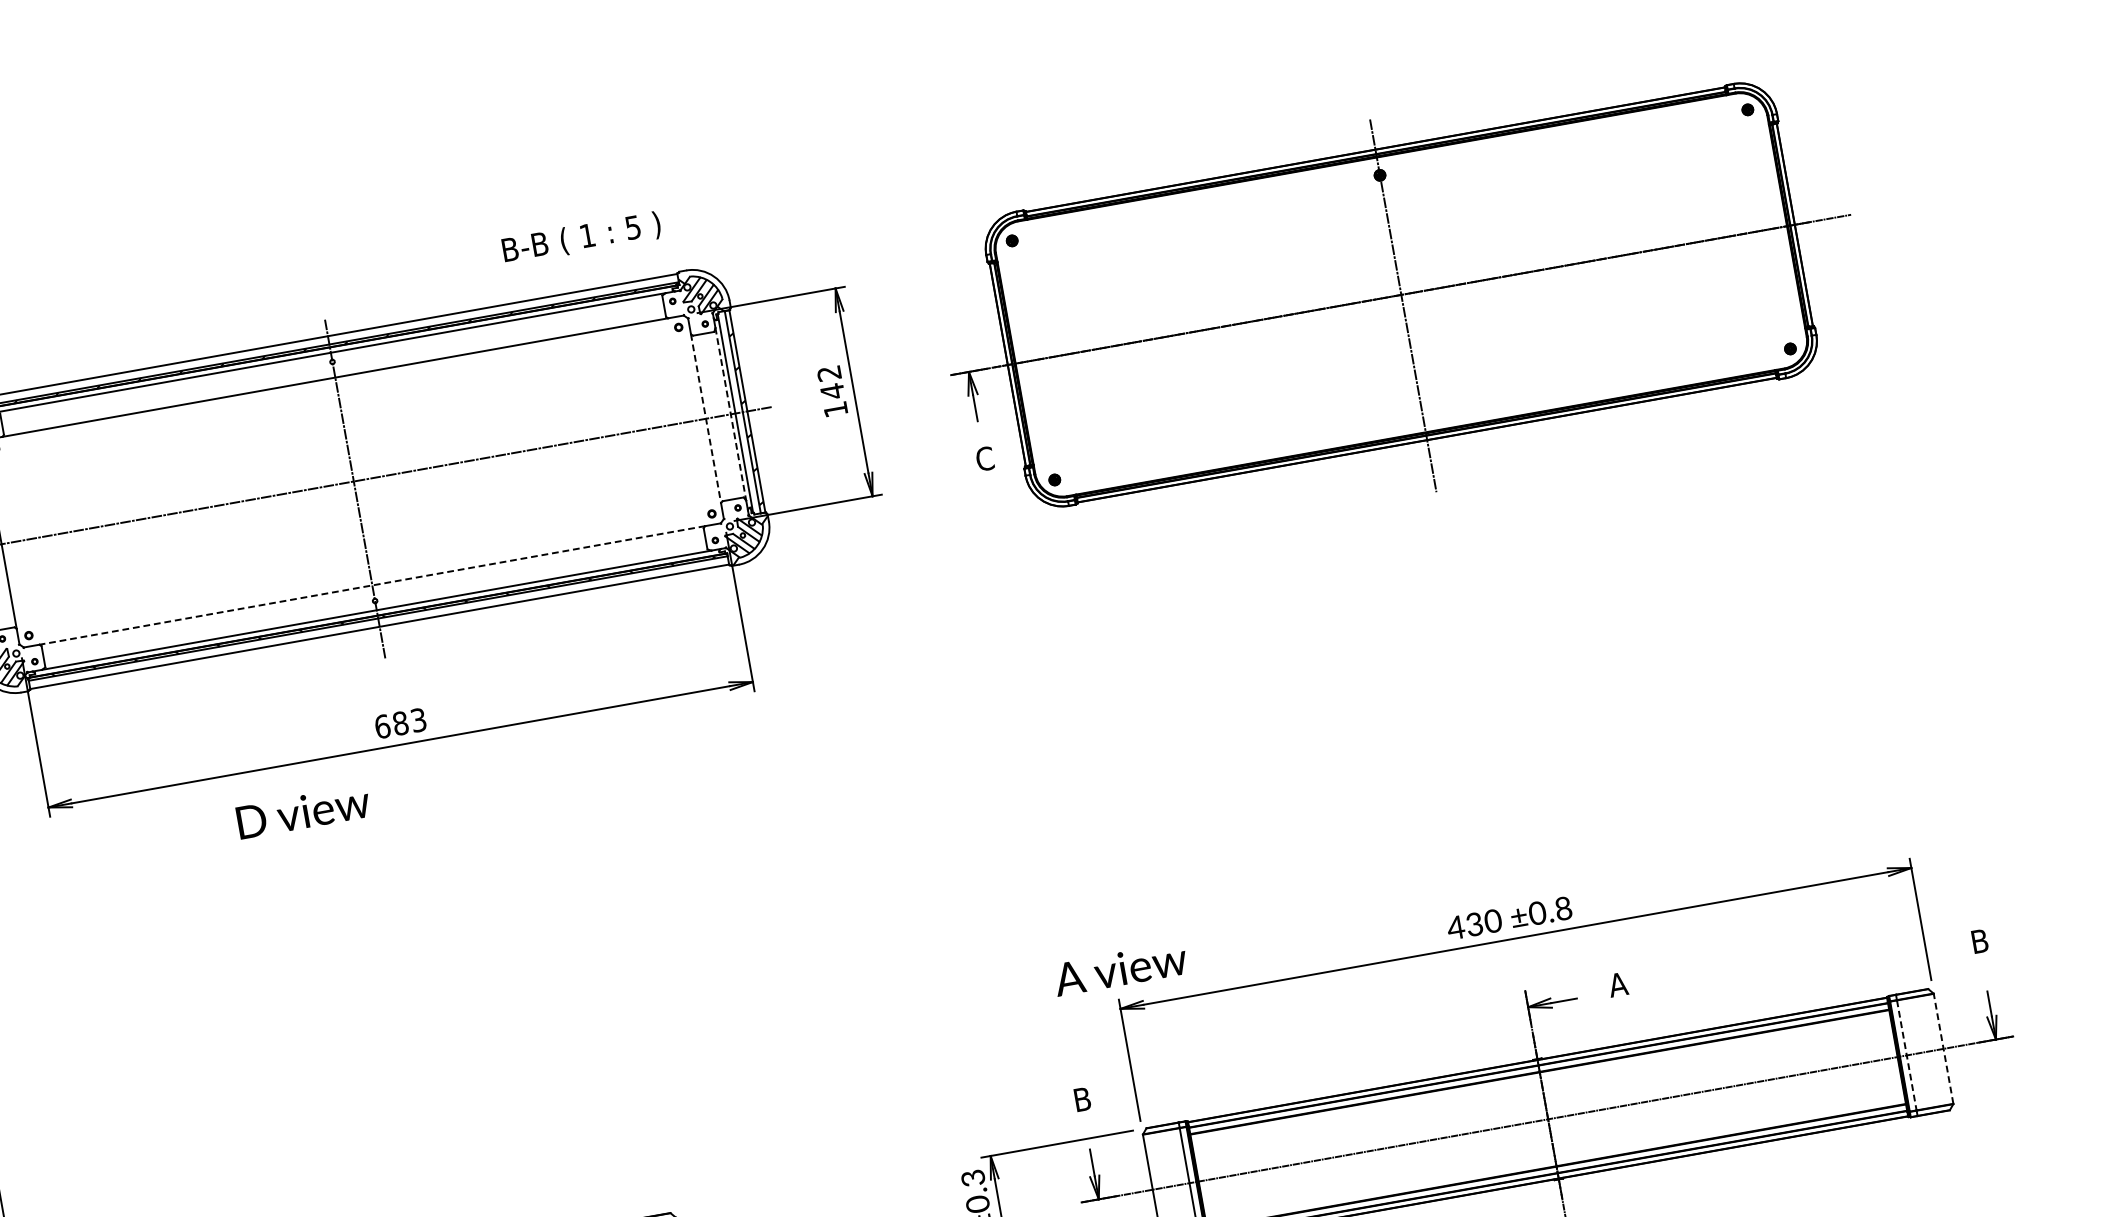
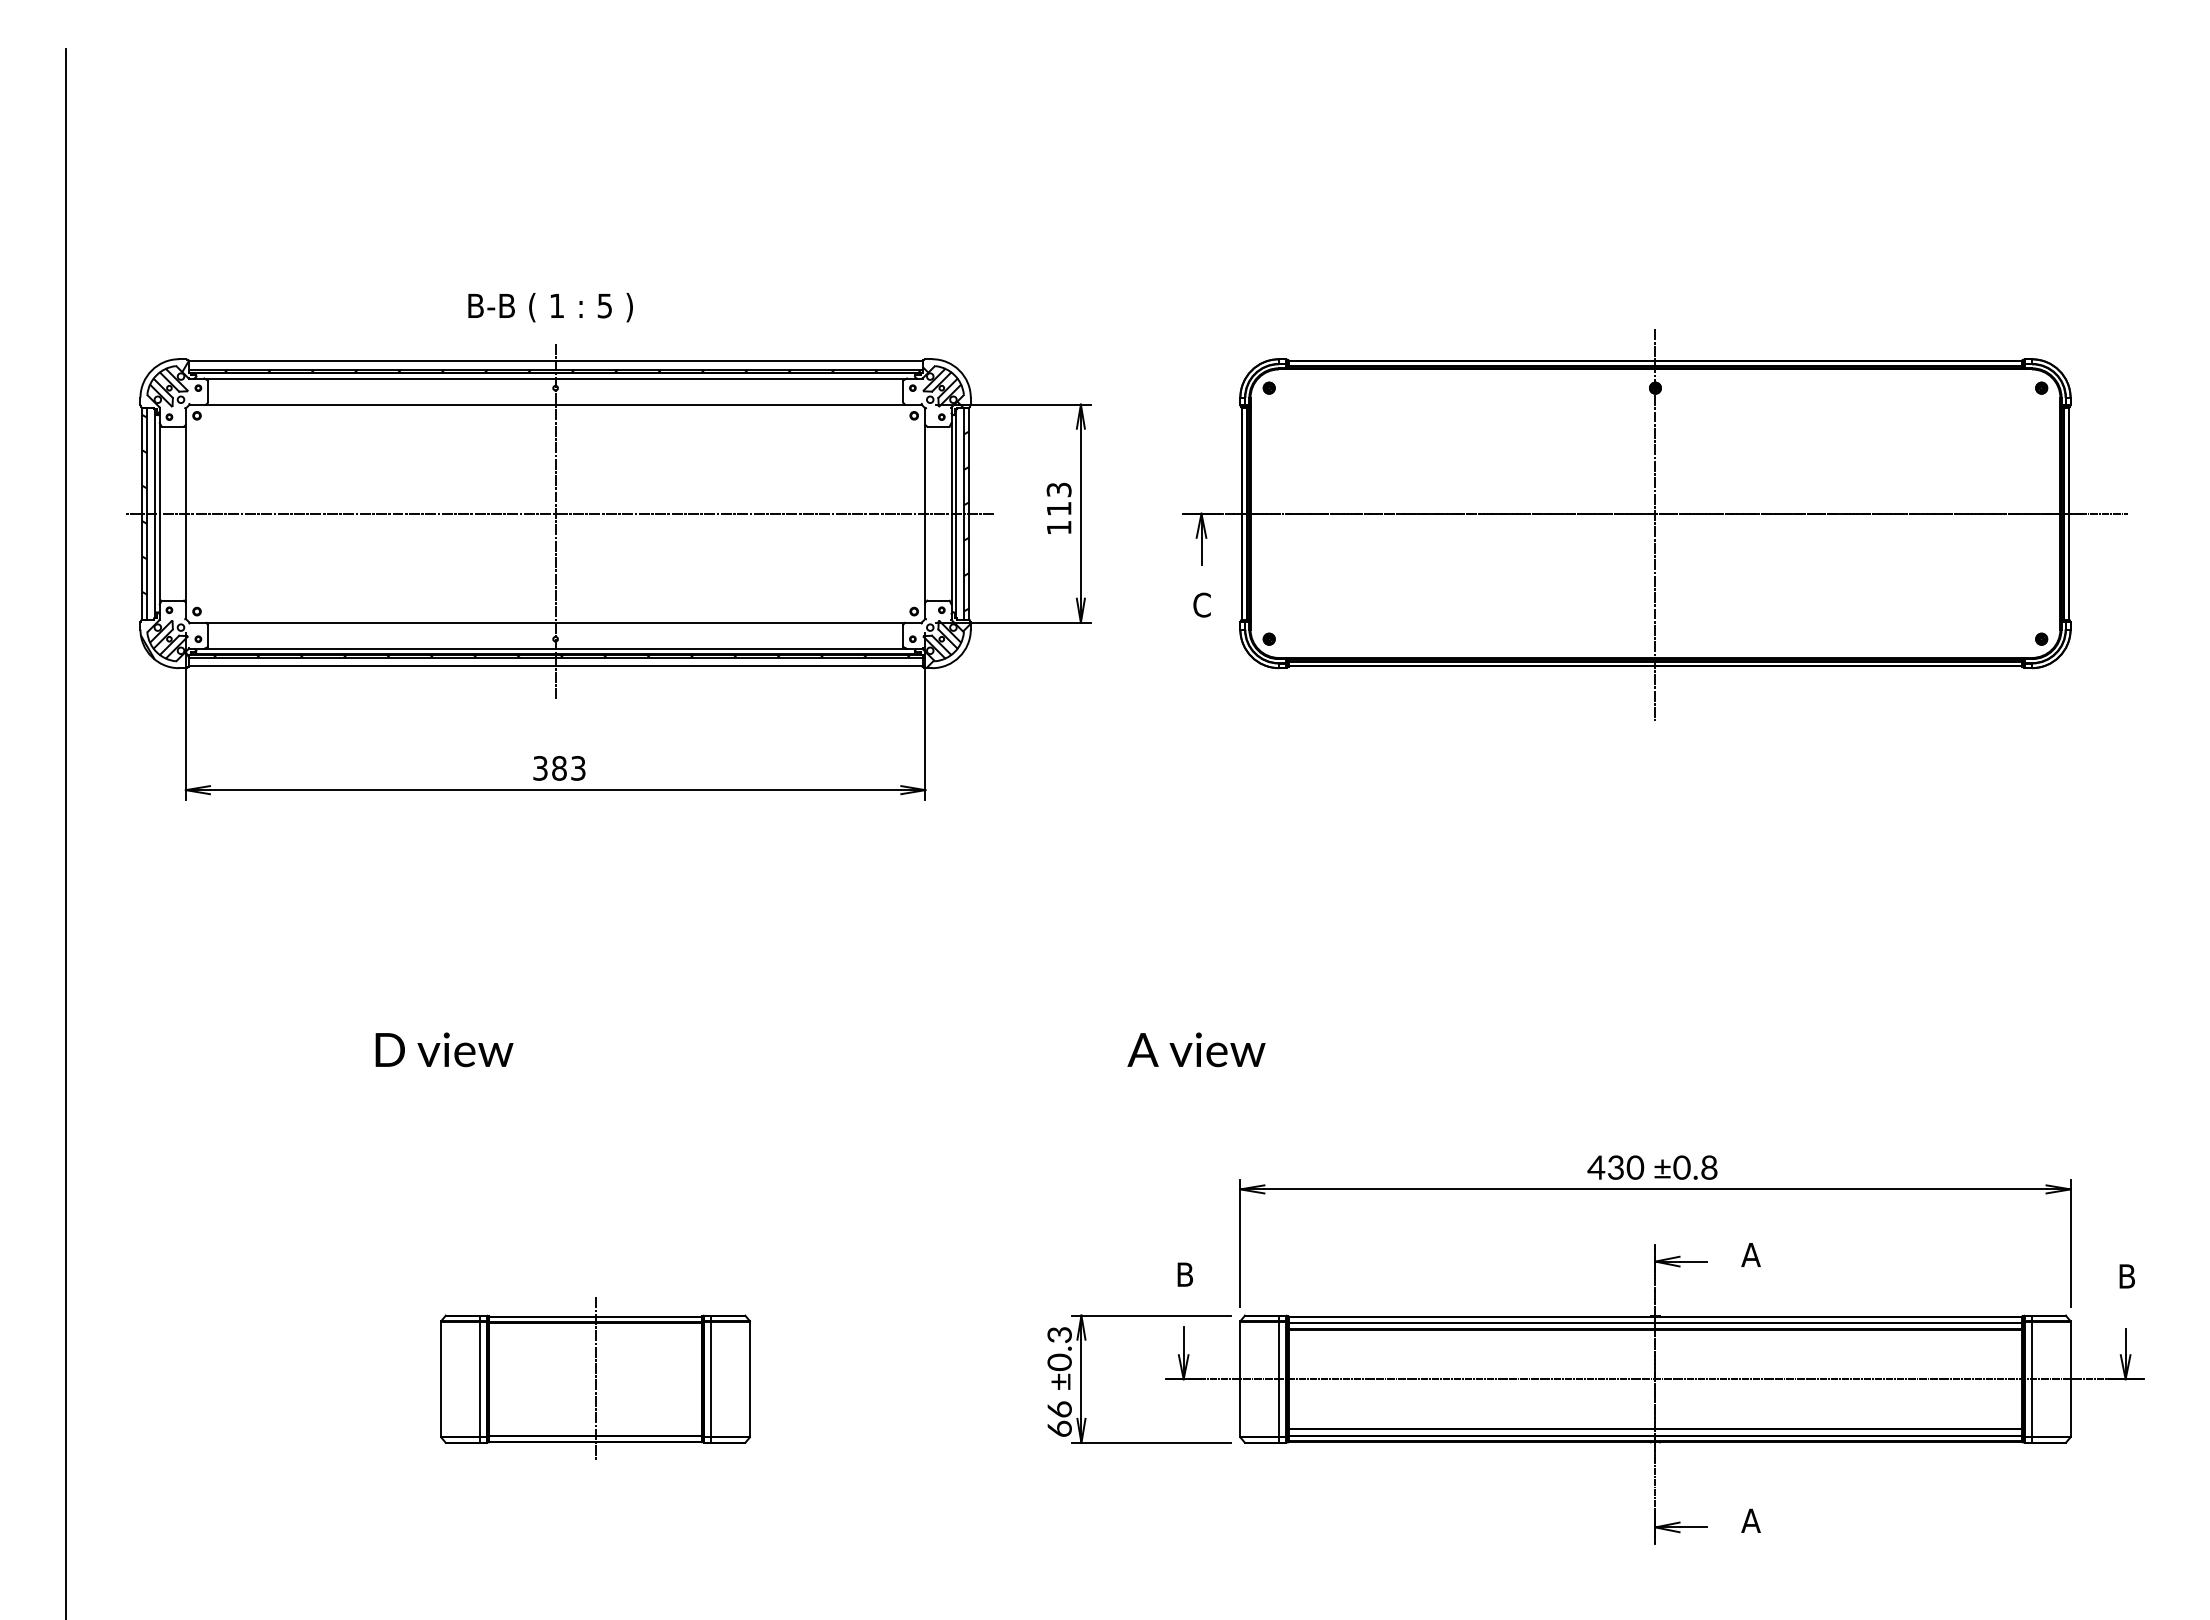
text: (581, 238) -> (550, 307), moved
text: (831, 382) -> (1059, 499), 142 -> 113
line: (730, 414) -> (951, 513), dashed -> solid
line: (706, 418) -> (925, 513), dashed -> solid
line: (372, 585) -> (555, 622), dashed -> solid
text: (382, 726) -> (540, 768), 683 -> 383
text: (303, 811) -> (444, 1049), moved
text: (1120, 968) -> (1196, 1049), moved
line: (1943, 1049) -> (2070, 1379), dashed -> solid
line: (1907, 1055) -> (2032, 1379), dashed -> solid

